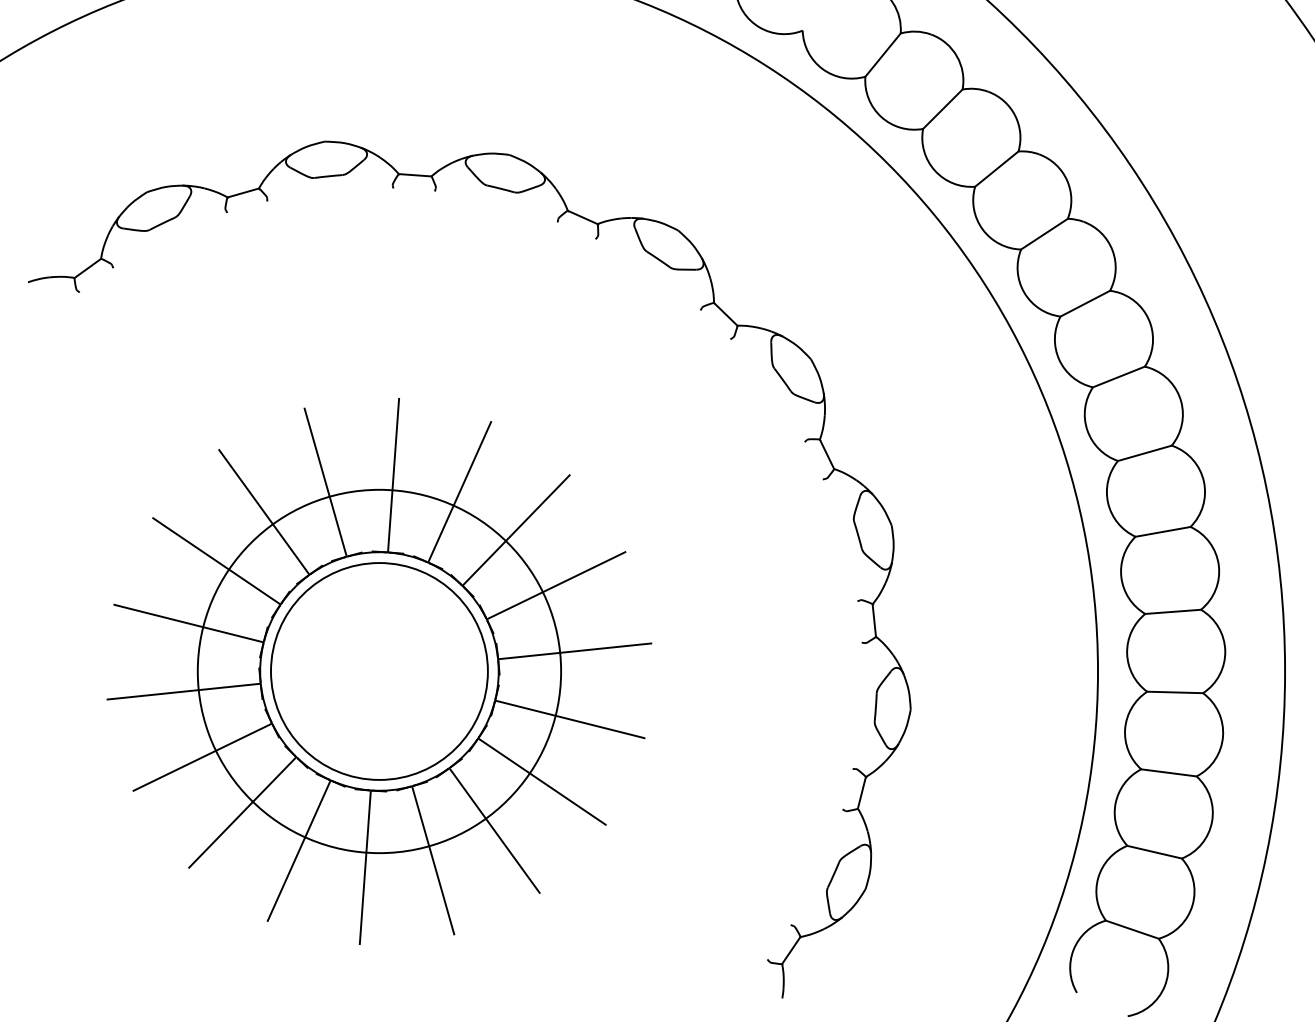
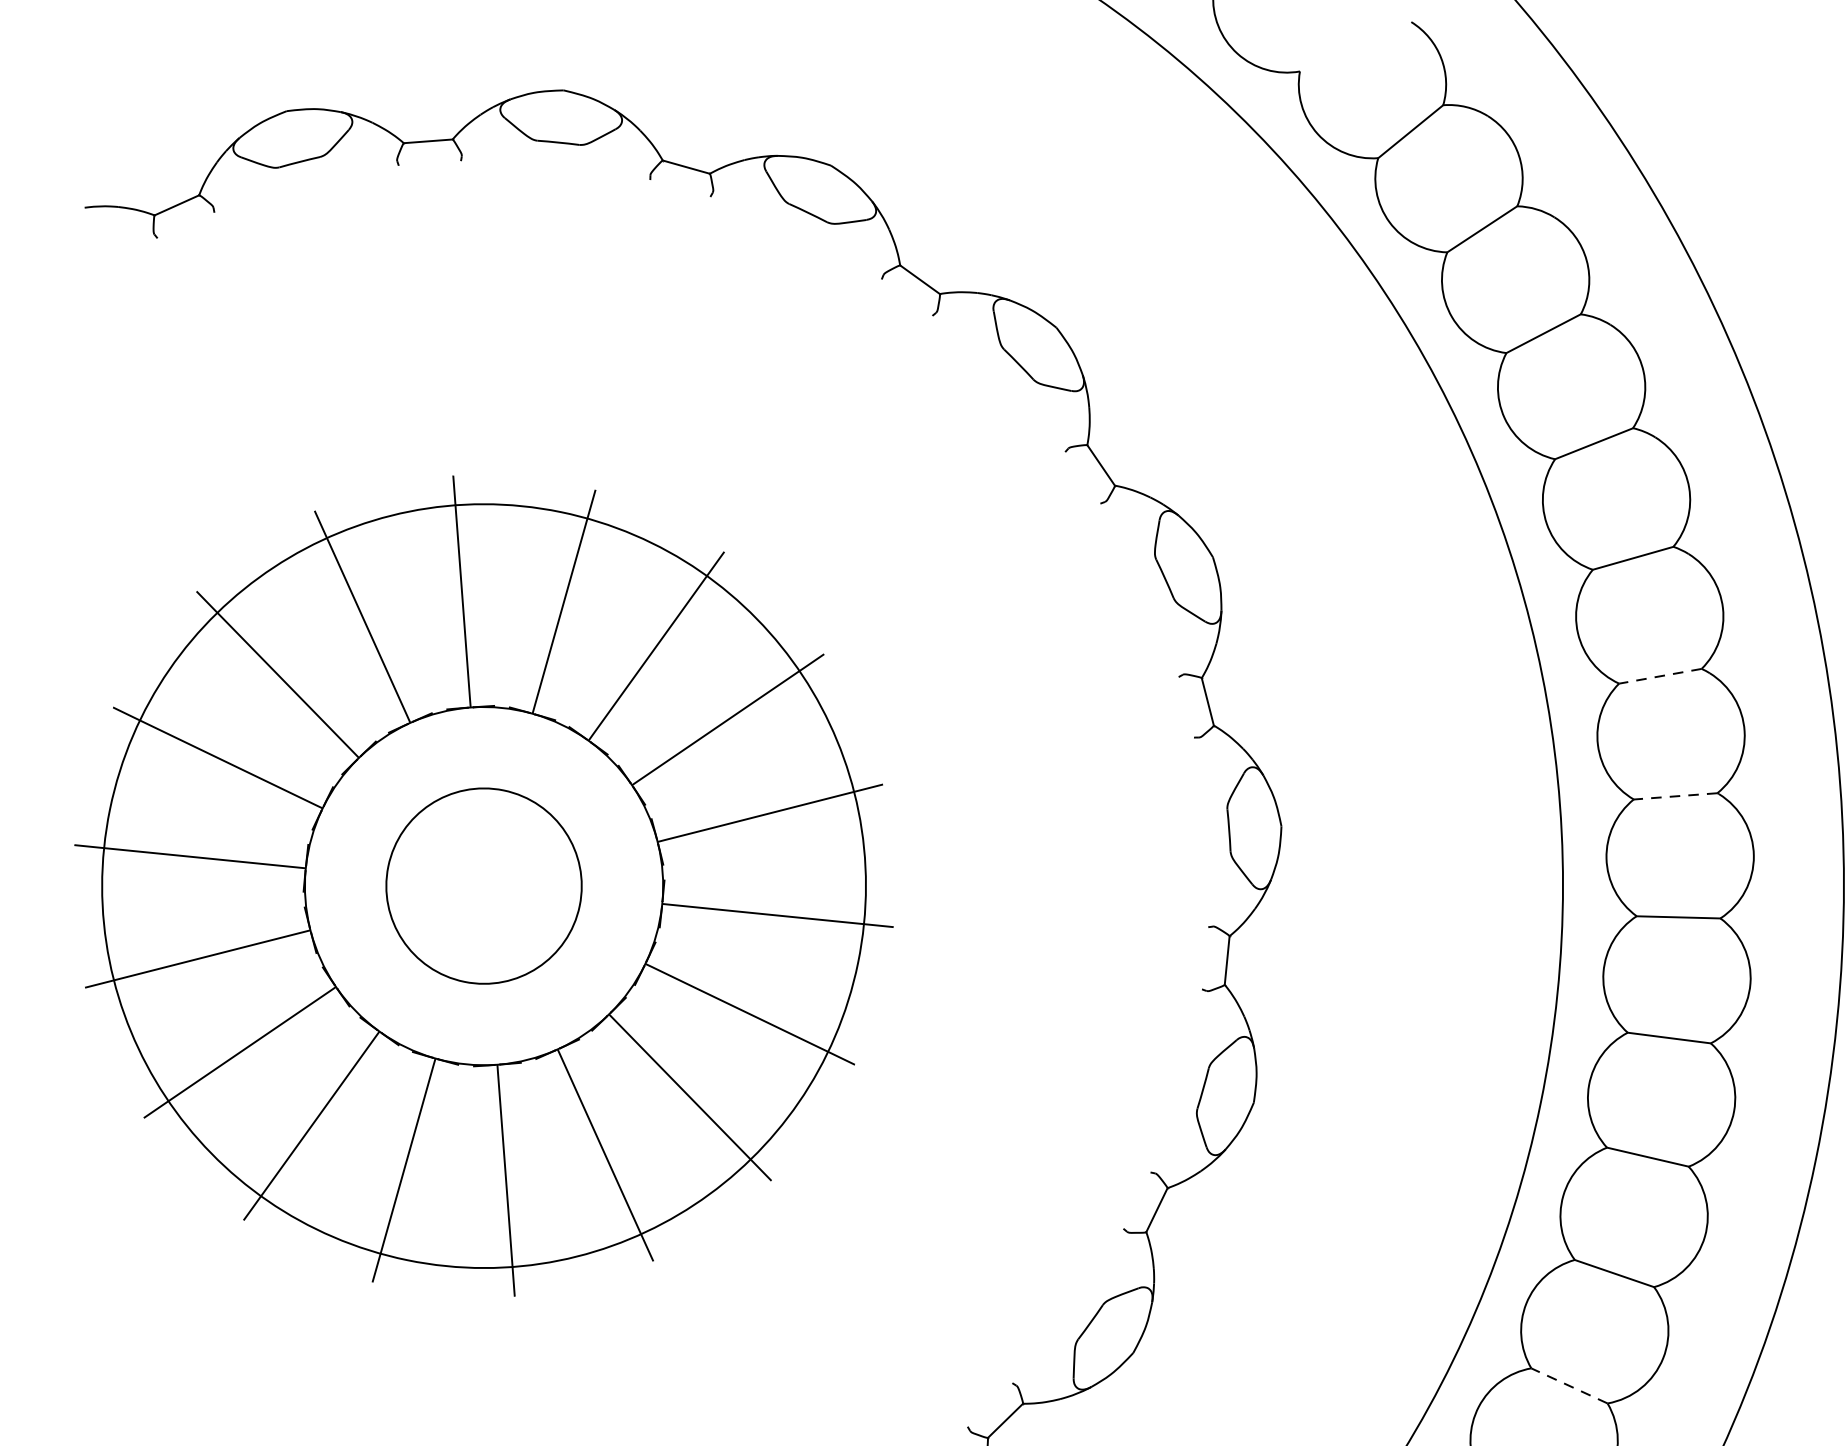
line: (1118, 377) -> (1659, 676), solid -> dashed
line: (1144, 453) -> (1674, 796), solid -> dashed
circle: (379, 671) -> (484, 886), size x0.6
circle: (379, 671) -> (484, 886), size x1.4
line: (1154, 852) -> (1569, 1386), solid -> dashed

